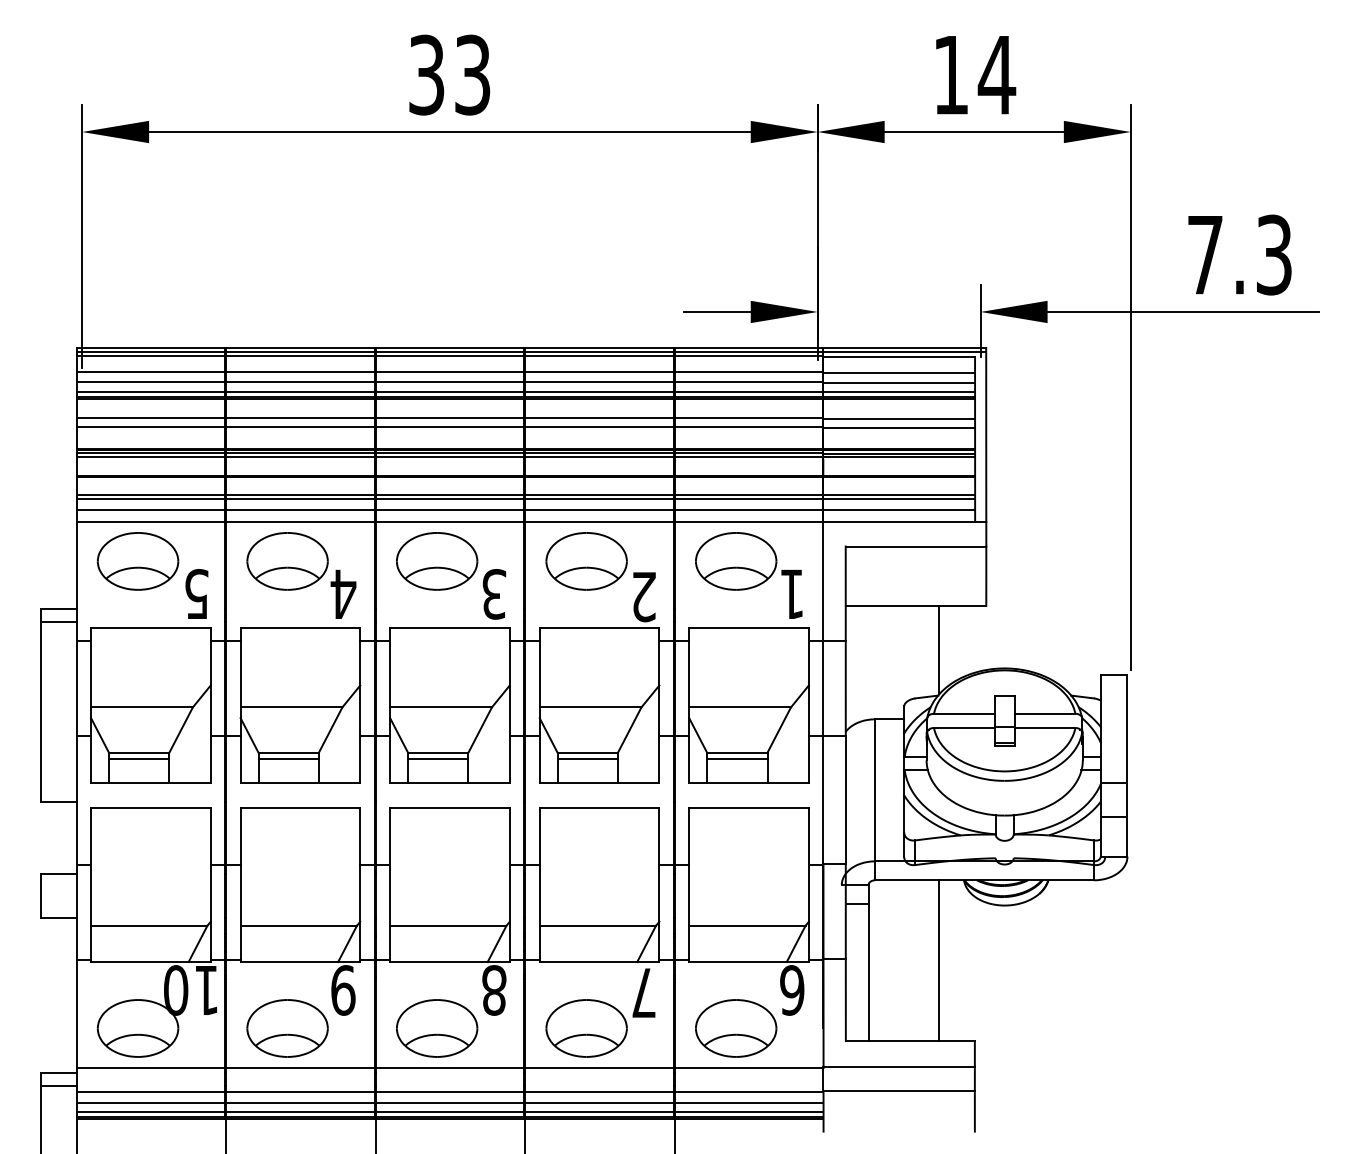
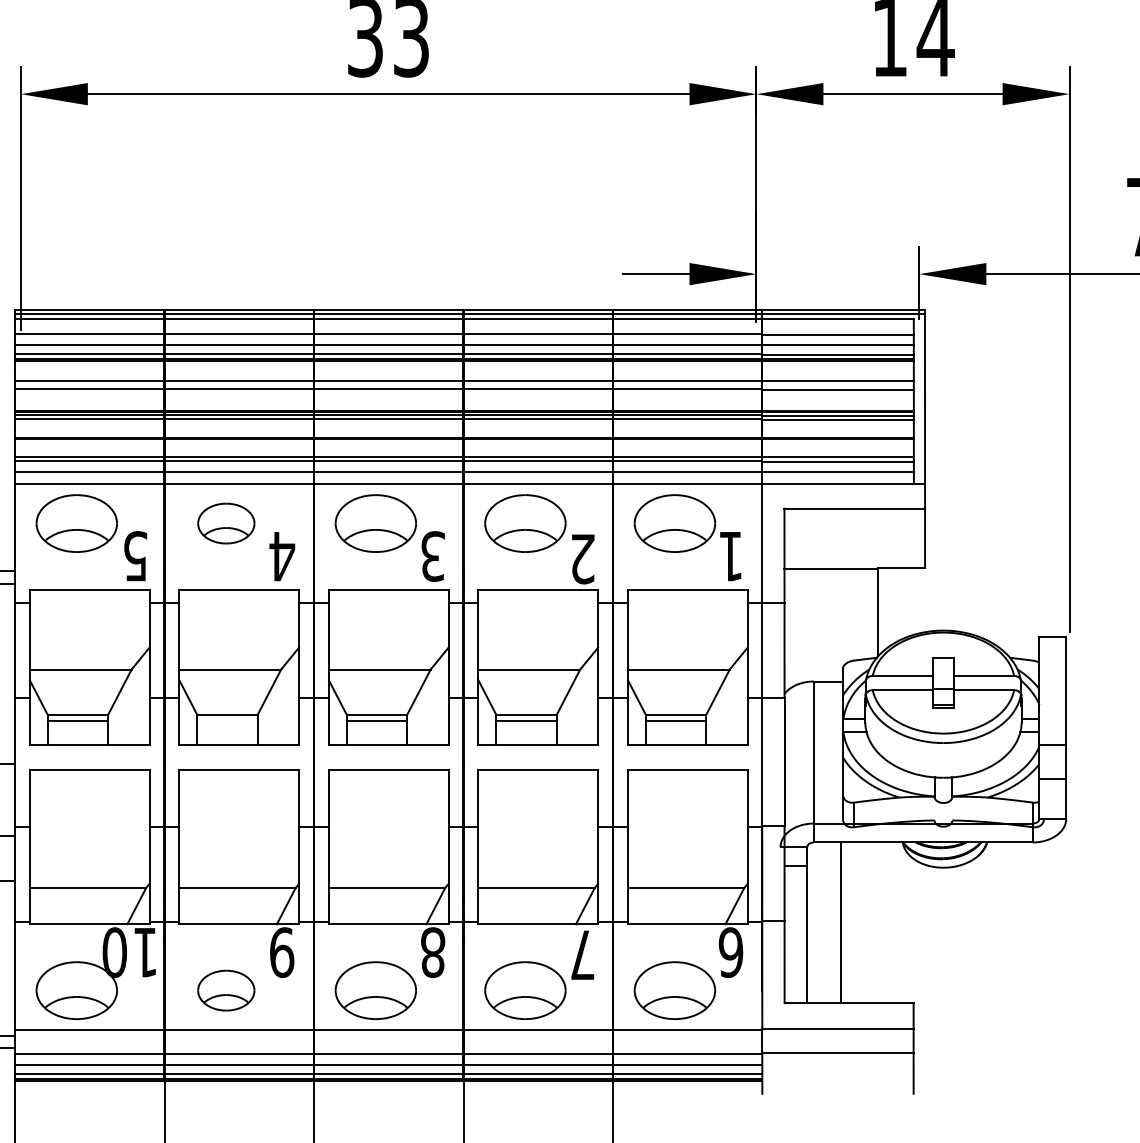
part: (287, 561) -> (226, 523), size x0.7
line: (288, 759) -> (227, 721), removed
line: (939, 960) -> (841, 922), moved
part: (287, 1028) -> (226, 990), size x0.7

